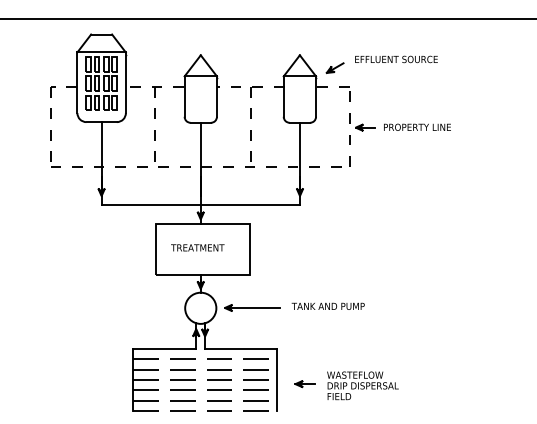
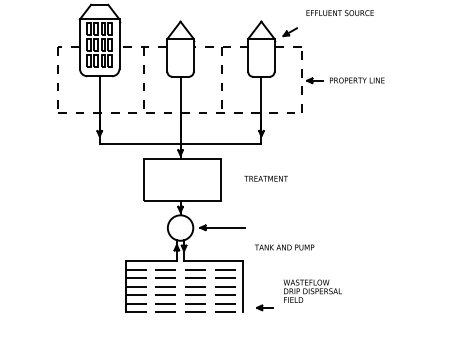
text: (395, 59) -> (339, 13), moved
text: (197, 247) -> (265, 178), moved
text: (328, 306) -> (284, 247), moved
part: (304, 383) -> (264, 307), moved

